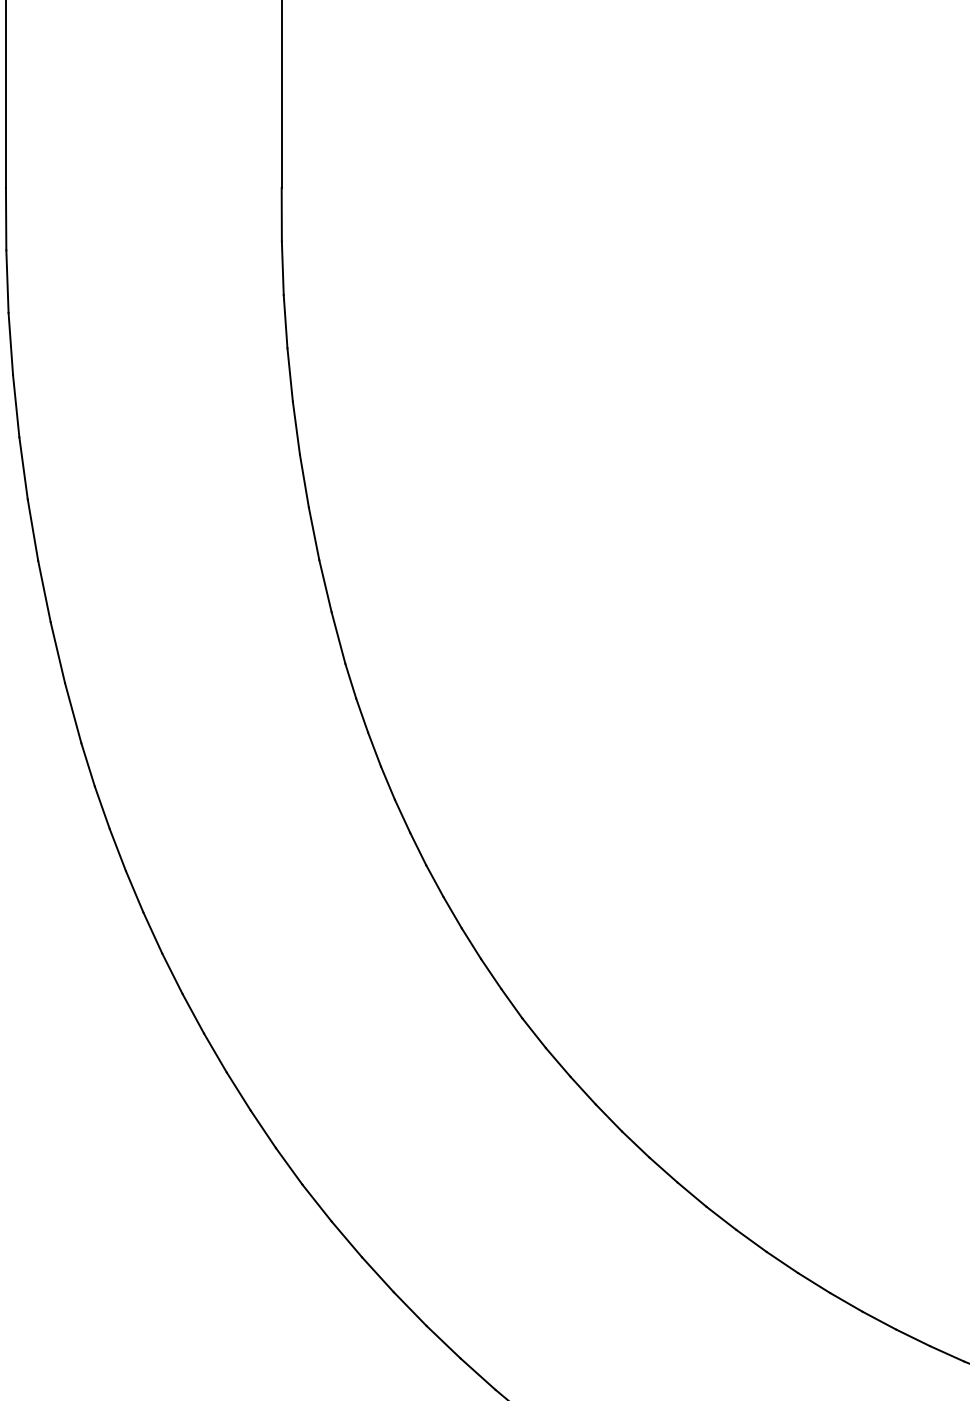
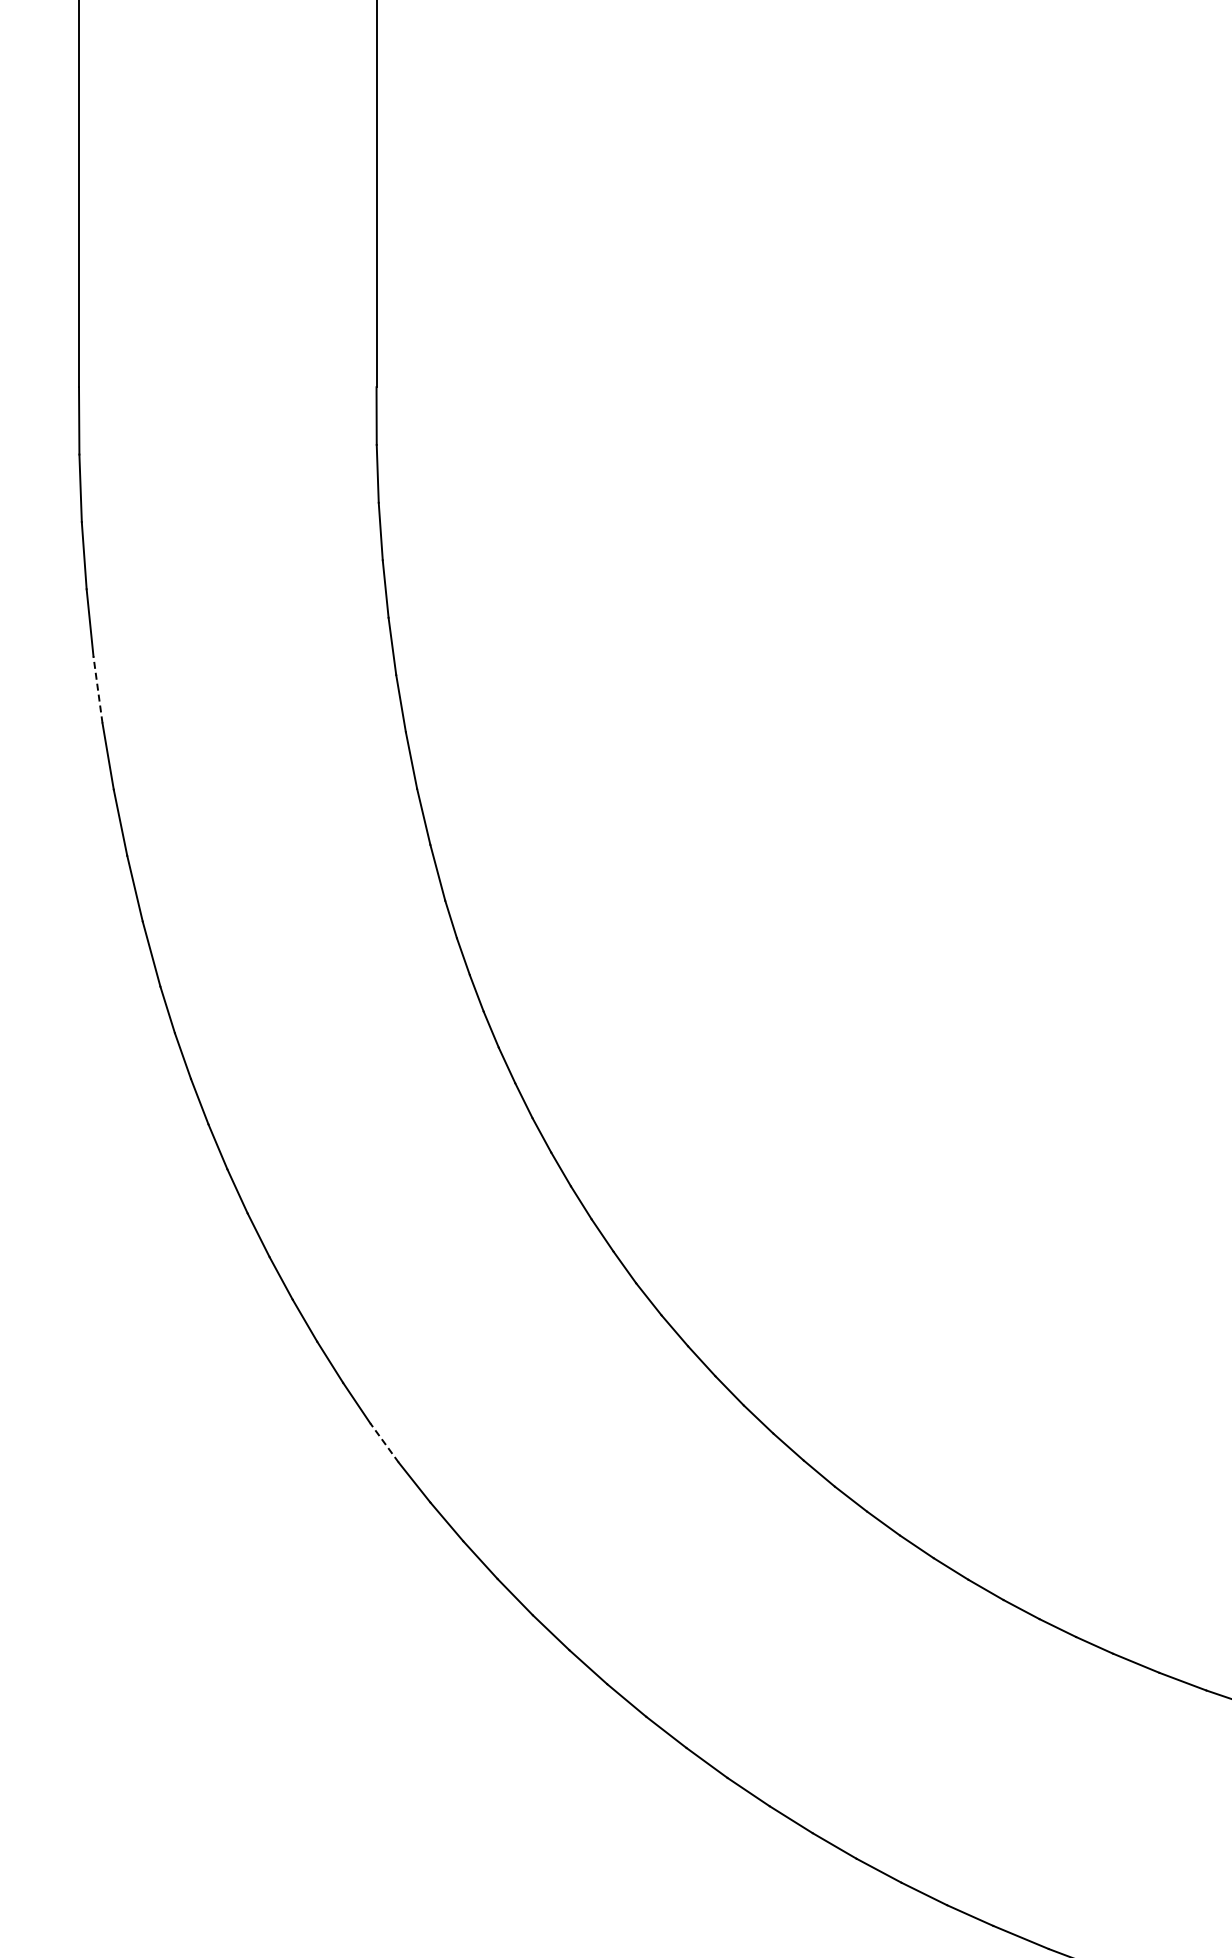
line: (24, 468) -> (98, 689), solid -> dashed
line: (289, 1165) -> (384, 1442), solid -> dashed

